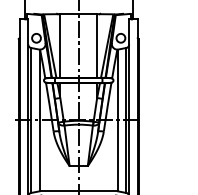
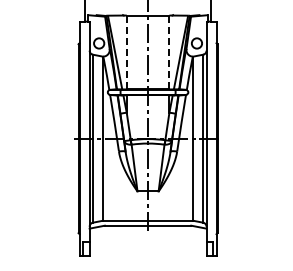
line: (60, 46) -> (126, 52), solid -> dashed
line: (97, 46) -> (169, 52), solid -> dashed

